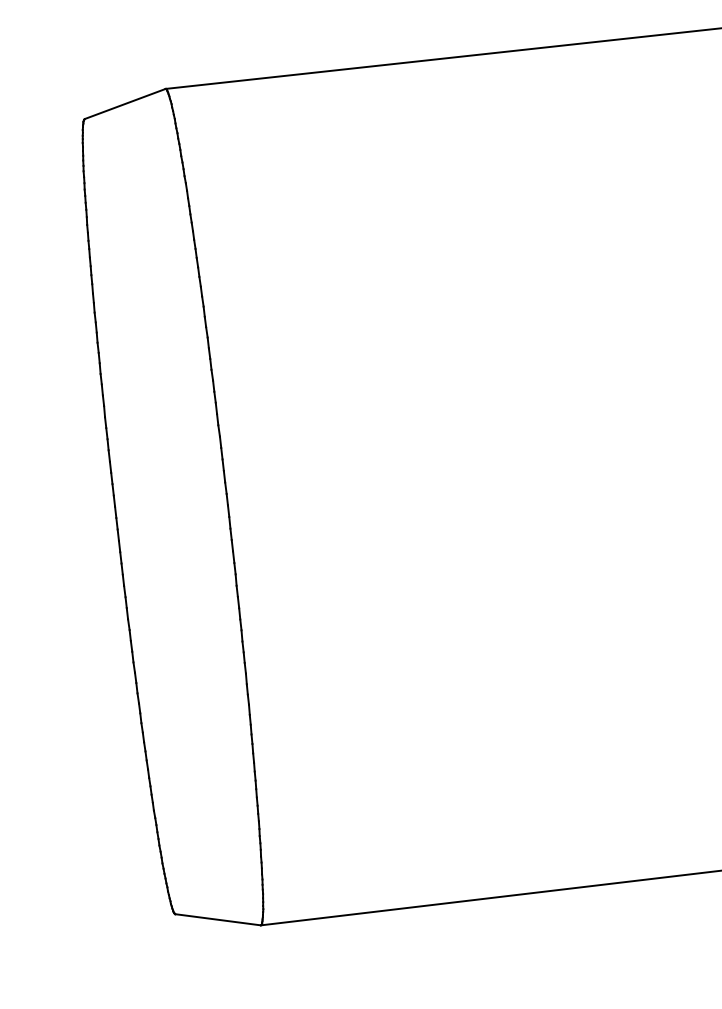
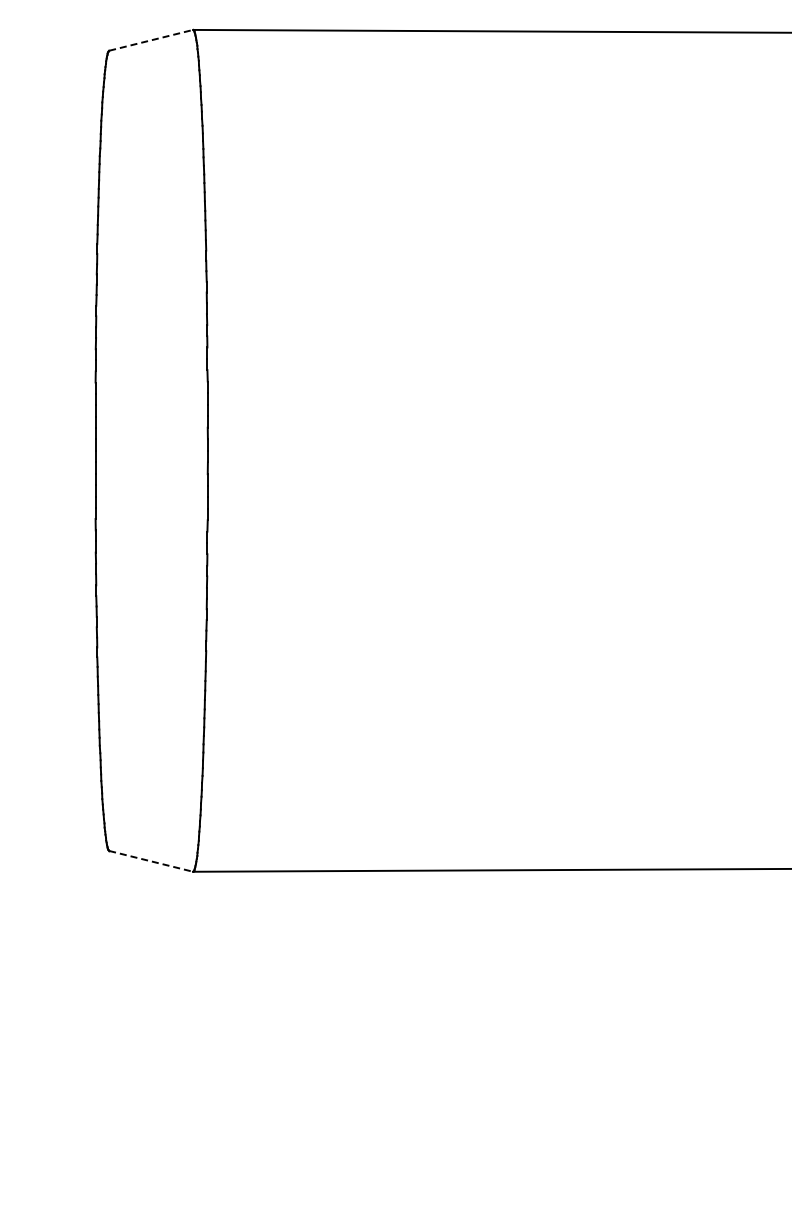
line: (125, 104) -> (151, 40), solid -> dashed
line: (218, 919) -> (151, 861), solid -> dashed

